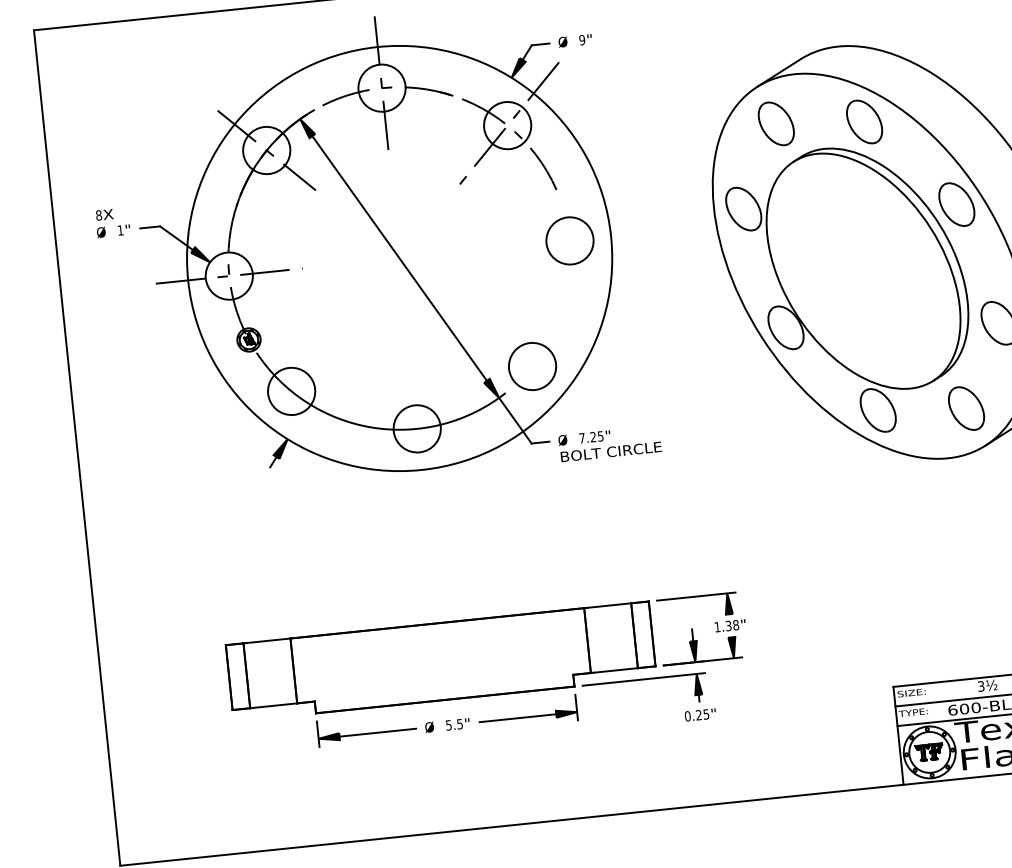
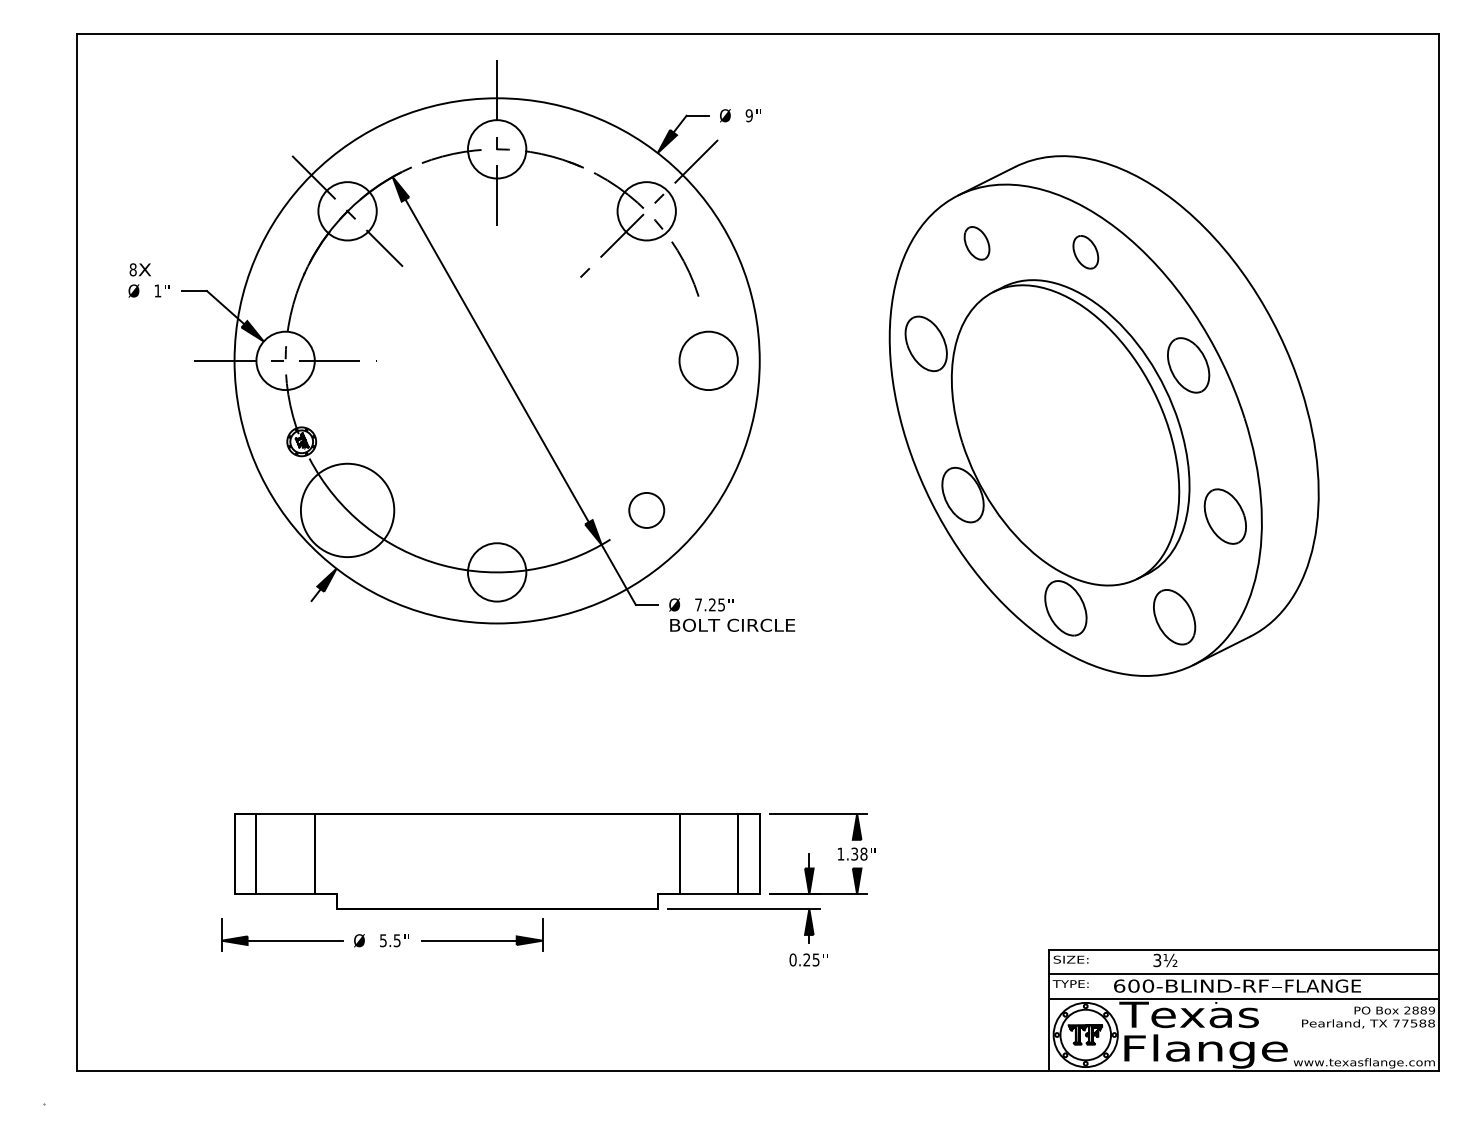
part: (864, 122) -> (1085, 252), size x0.6
part: (775, 124) -> (976, 243), size x0.6
circle: (532, 366) -> (646, 510), size x0.6
circle: (291, 391) -> (347, 510), size x1.6
part: (447, 720) -> (382, 934), moved

